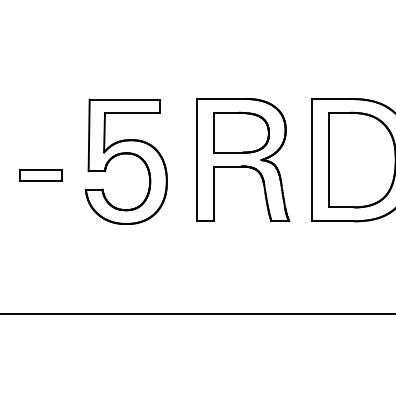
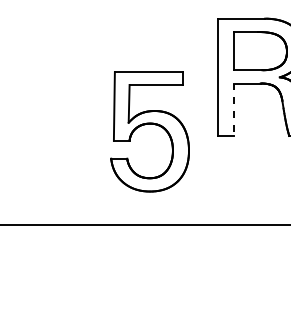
part: (126, 154) -> (150, 124), moved
part: (40, 175) -> (67, 92), removed
line: (214, 194) -> (234, 110), solid -> dashed

